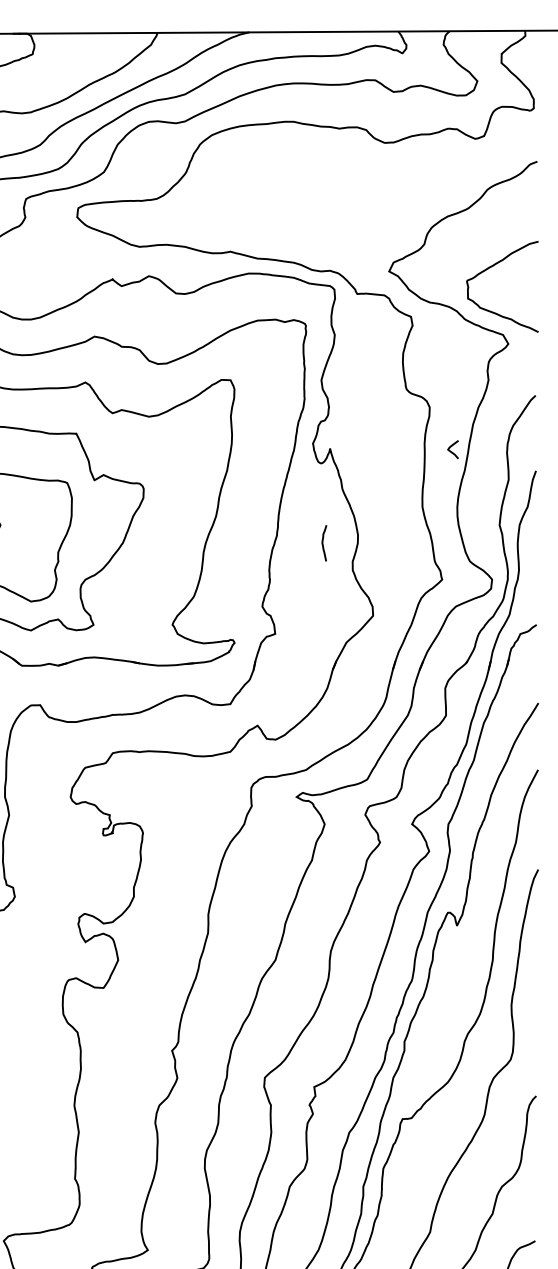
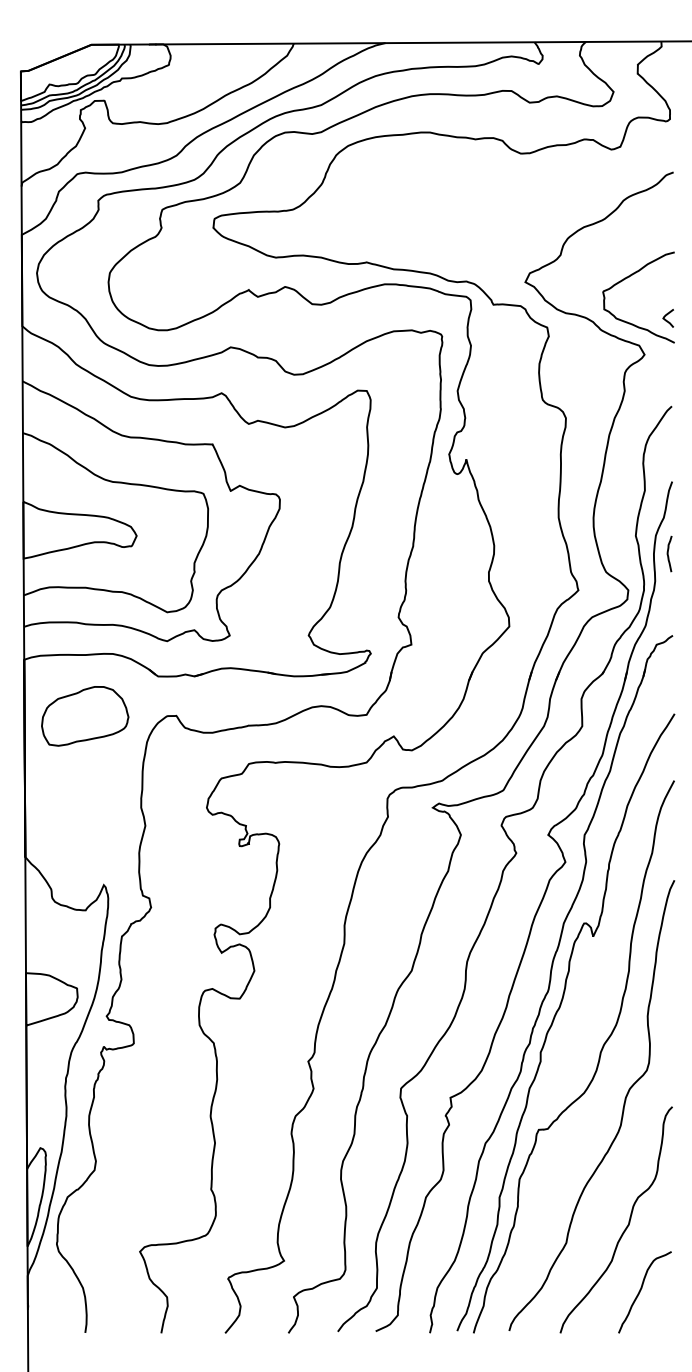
curve: (451, 450) -> (666, 319), moved
curve: (323, 542) -> (668, 553), moved

